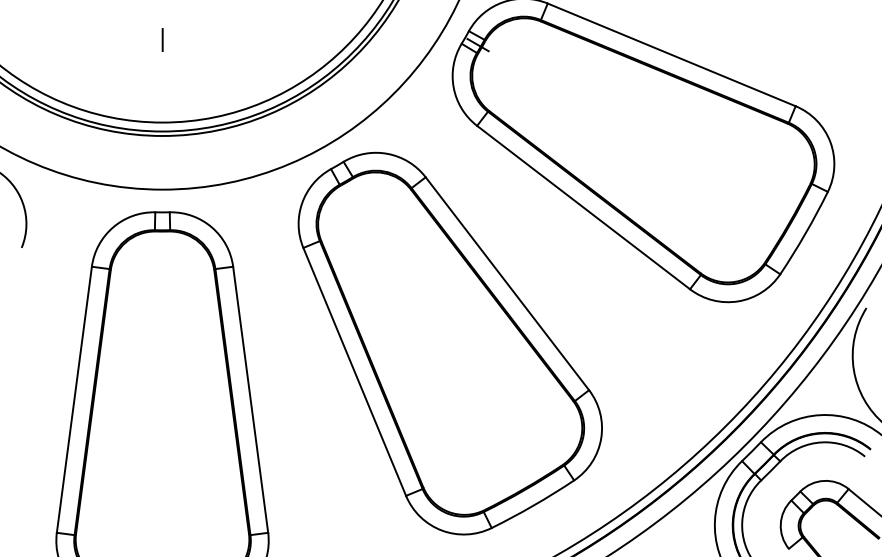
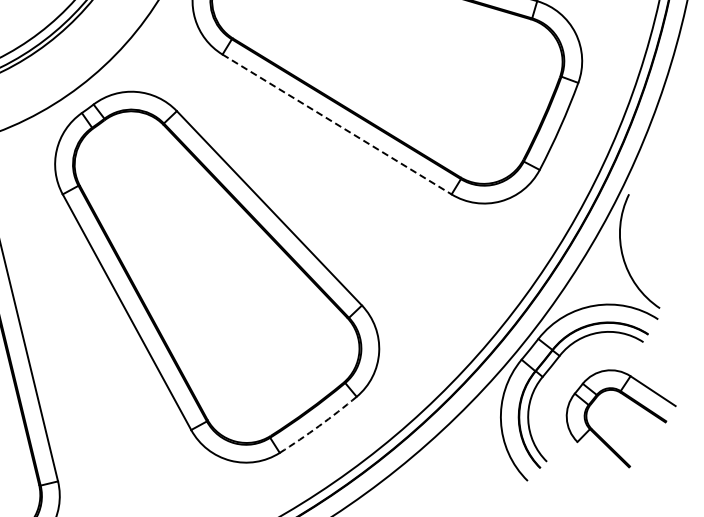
line: (583, 207) -> (336, 124), solid -> dashed
arc: (533, 505) -> (318, 426), solid -> dashed

